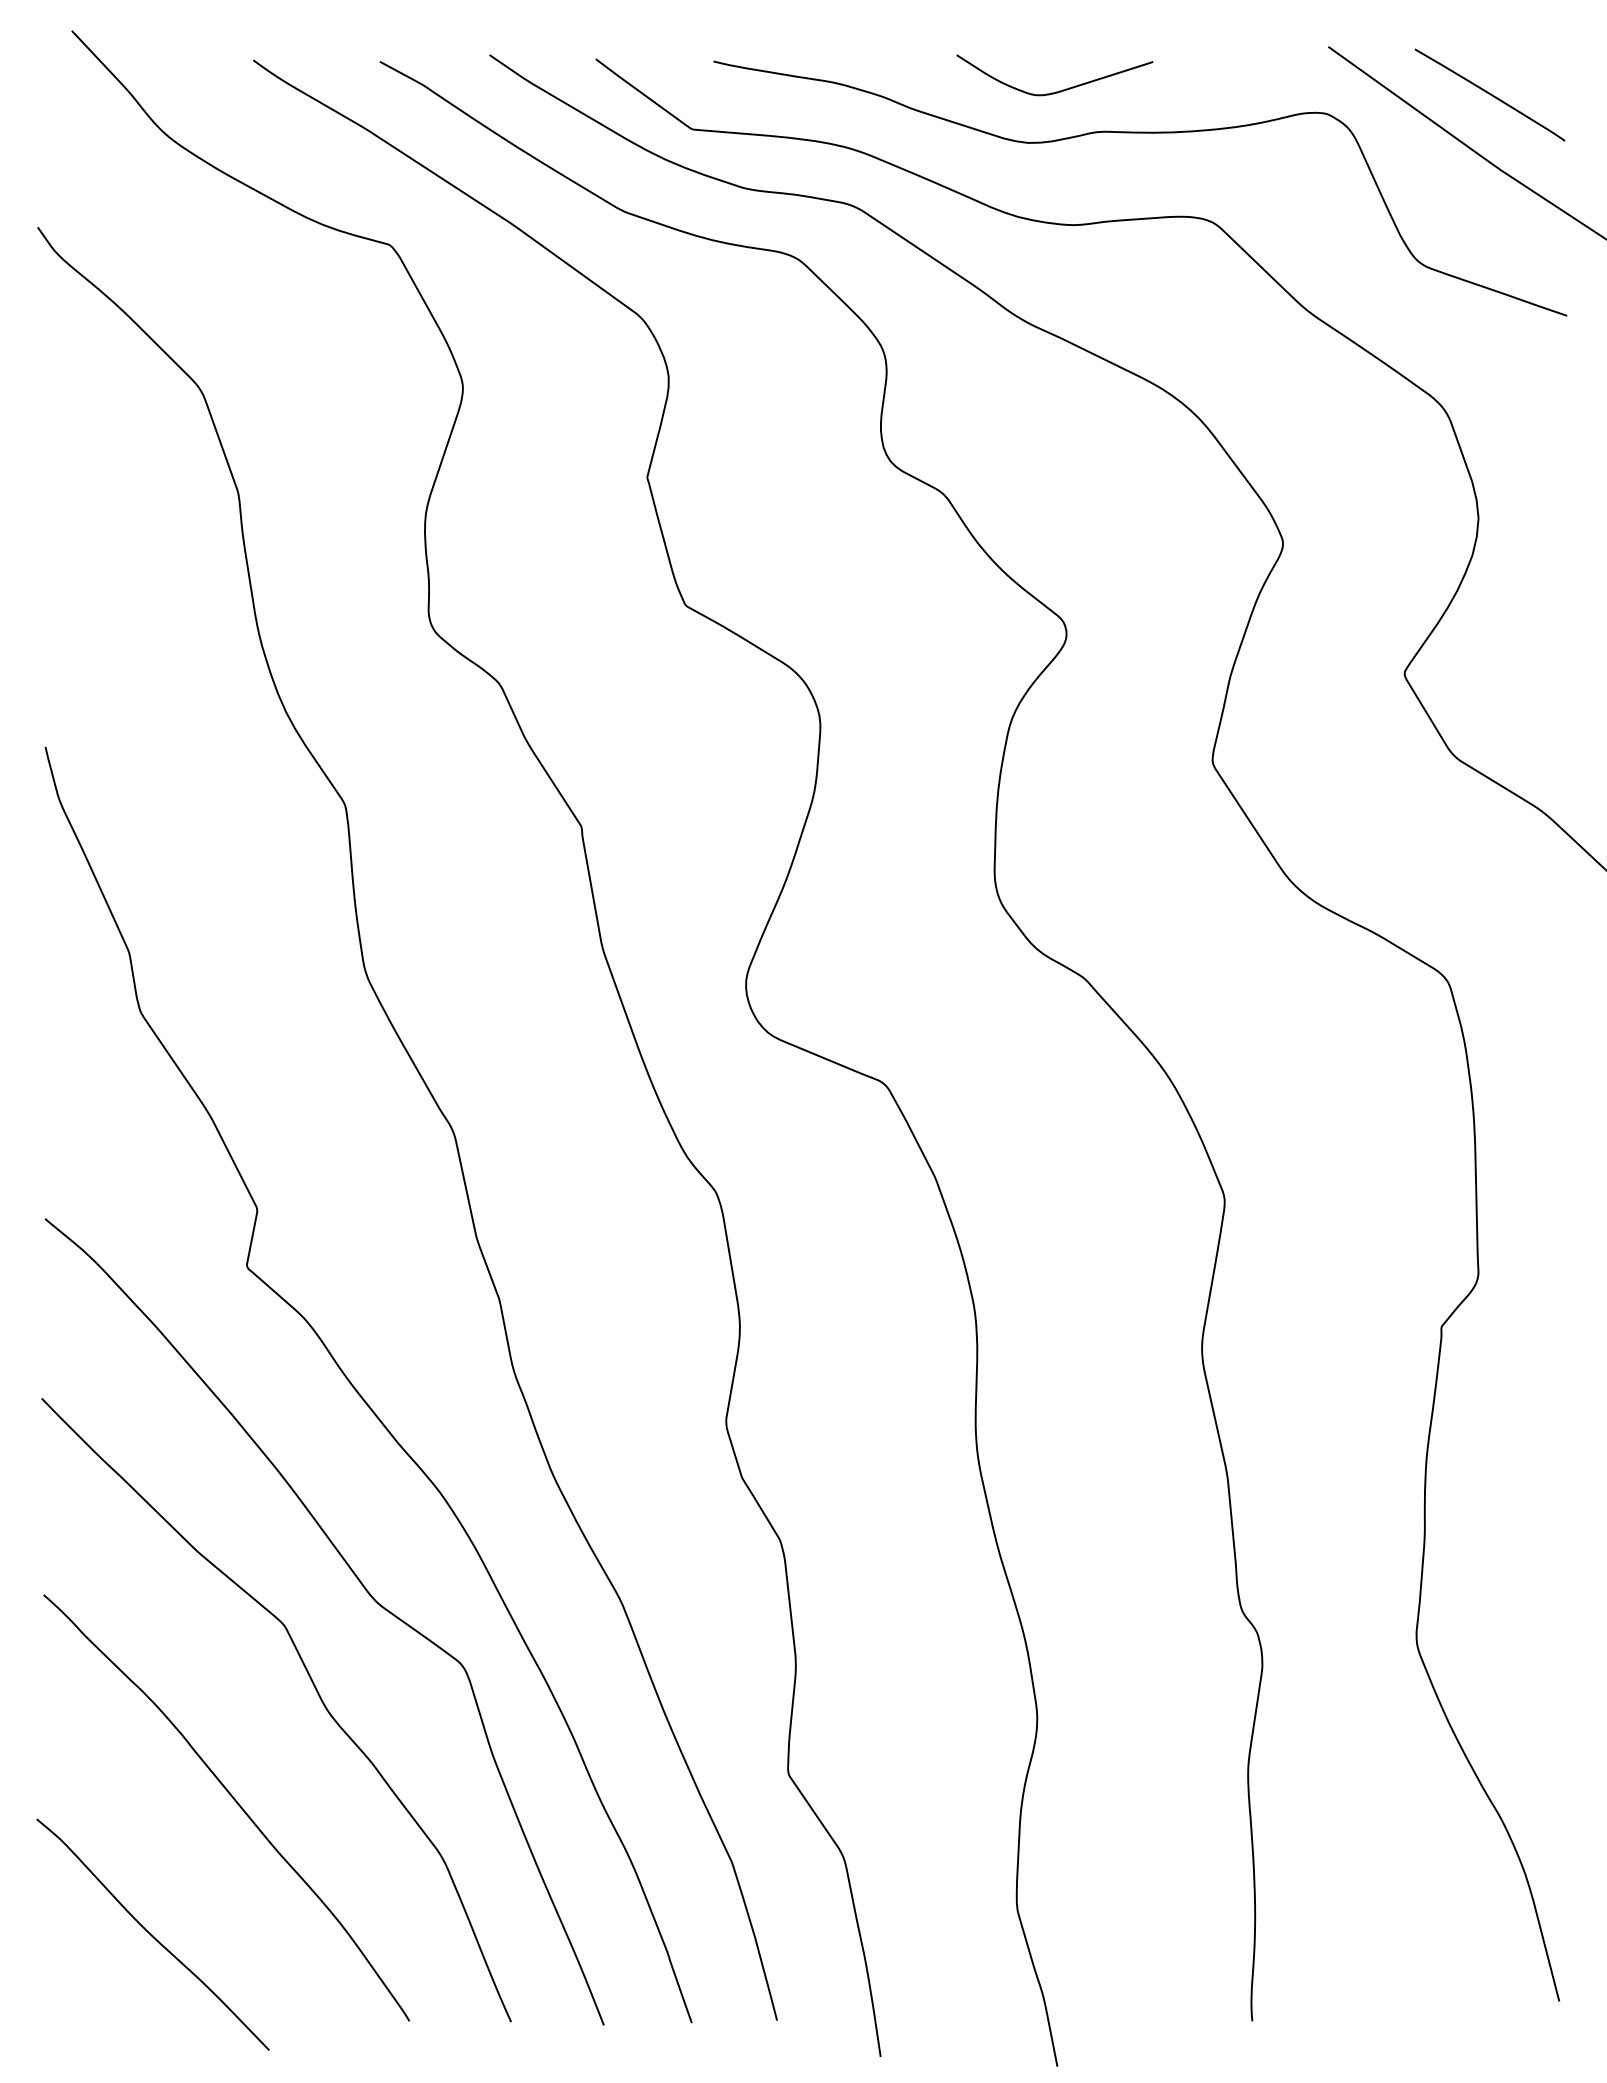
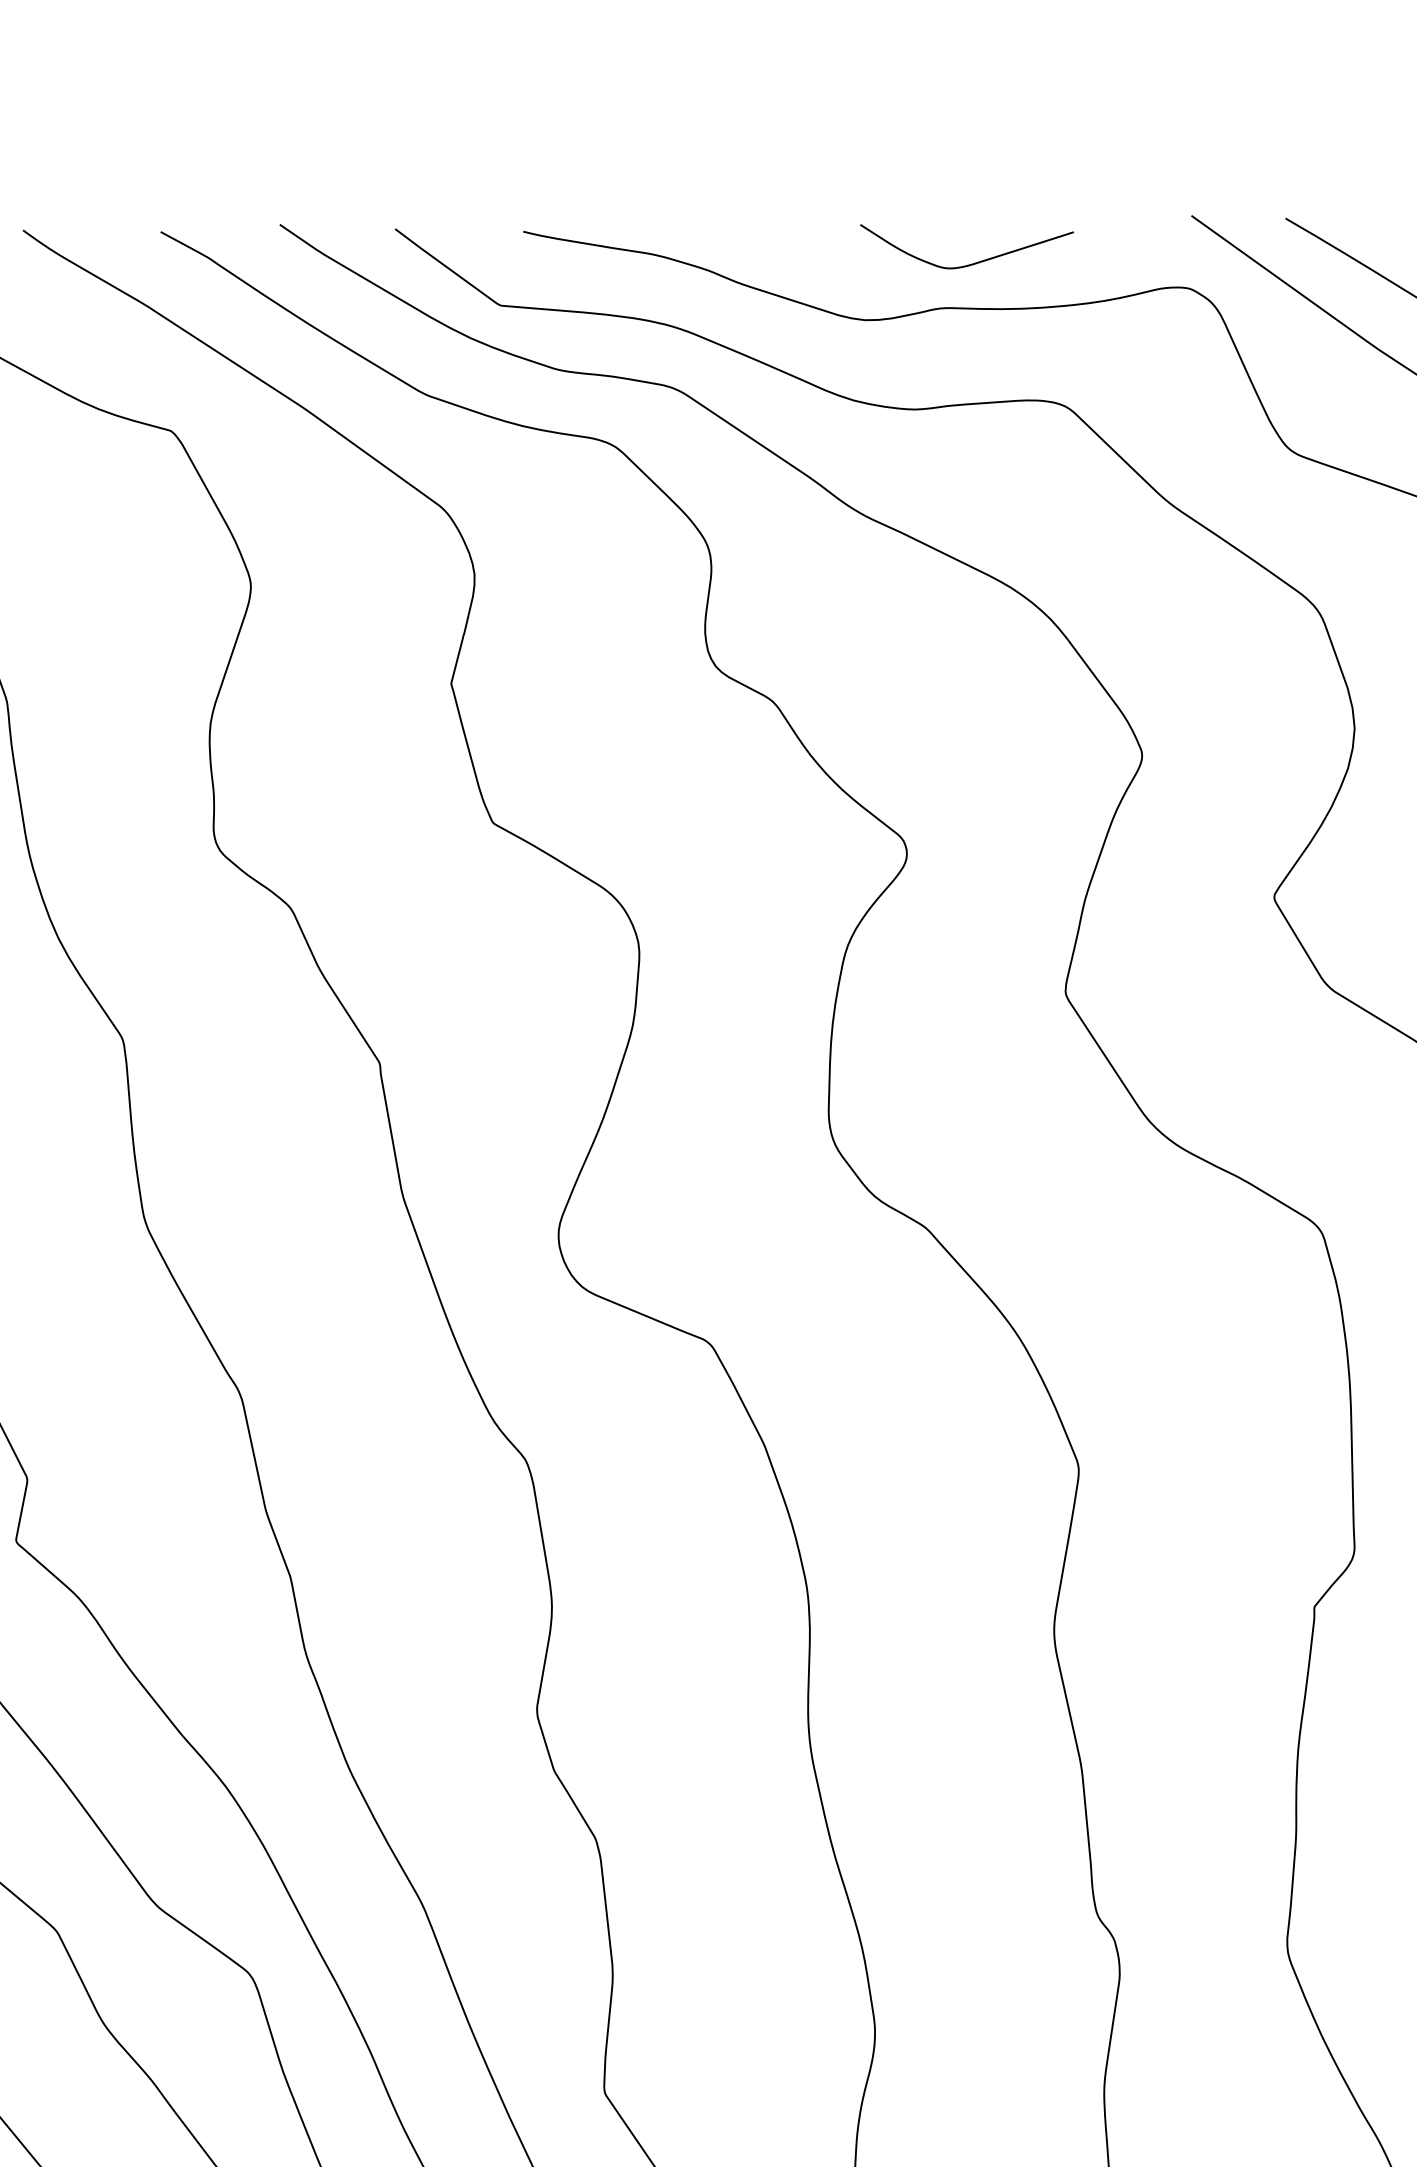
curve: (1059, 90) -> (972, 263), moved

